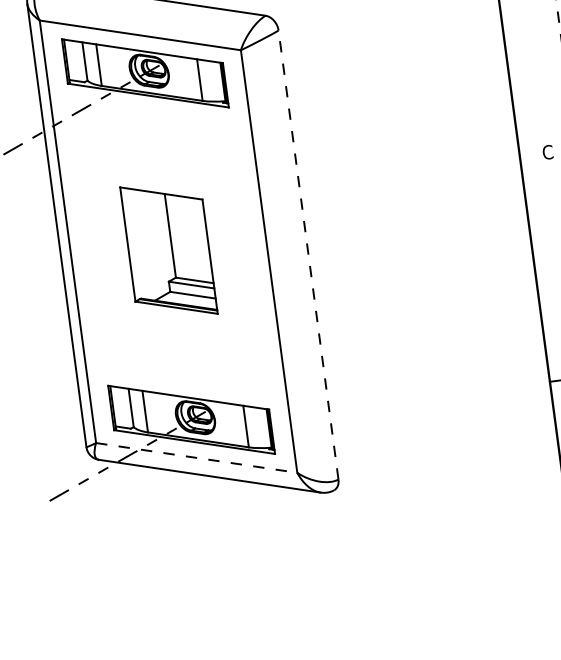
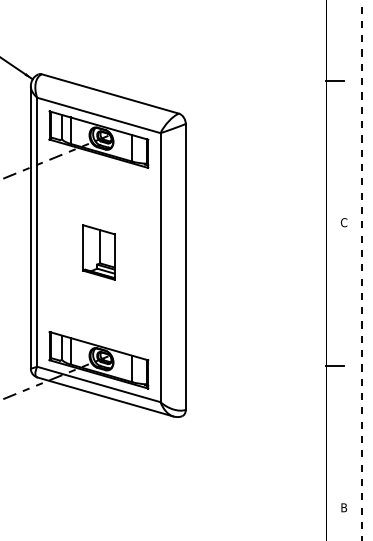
part: (168, 250) -> (98, 252), size x0.62
line: (307, 254) -> (185, 266), dashed -> solid
line: (197, 457) -> (99, 384), dashed -> solid

